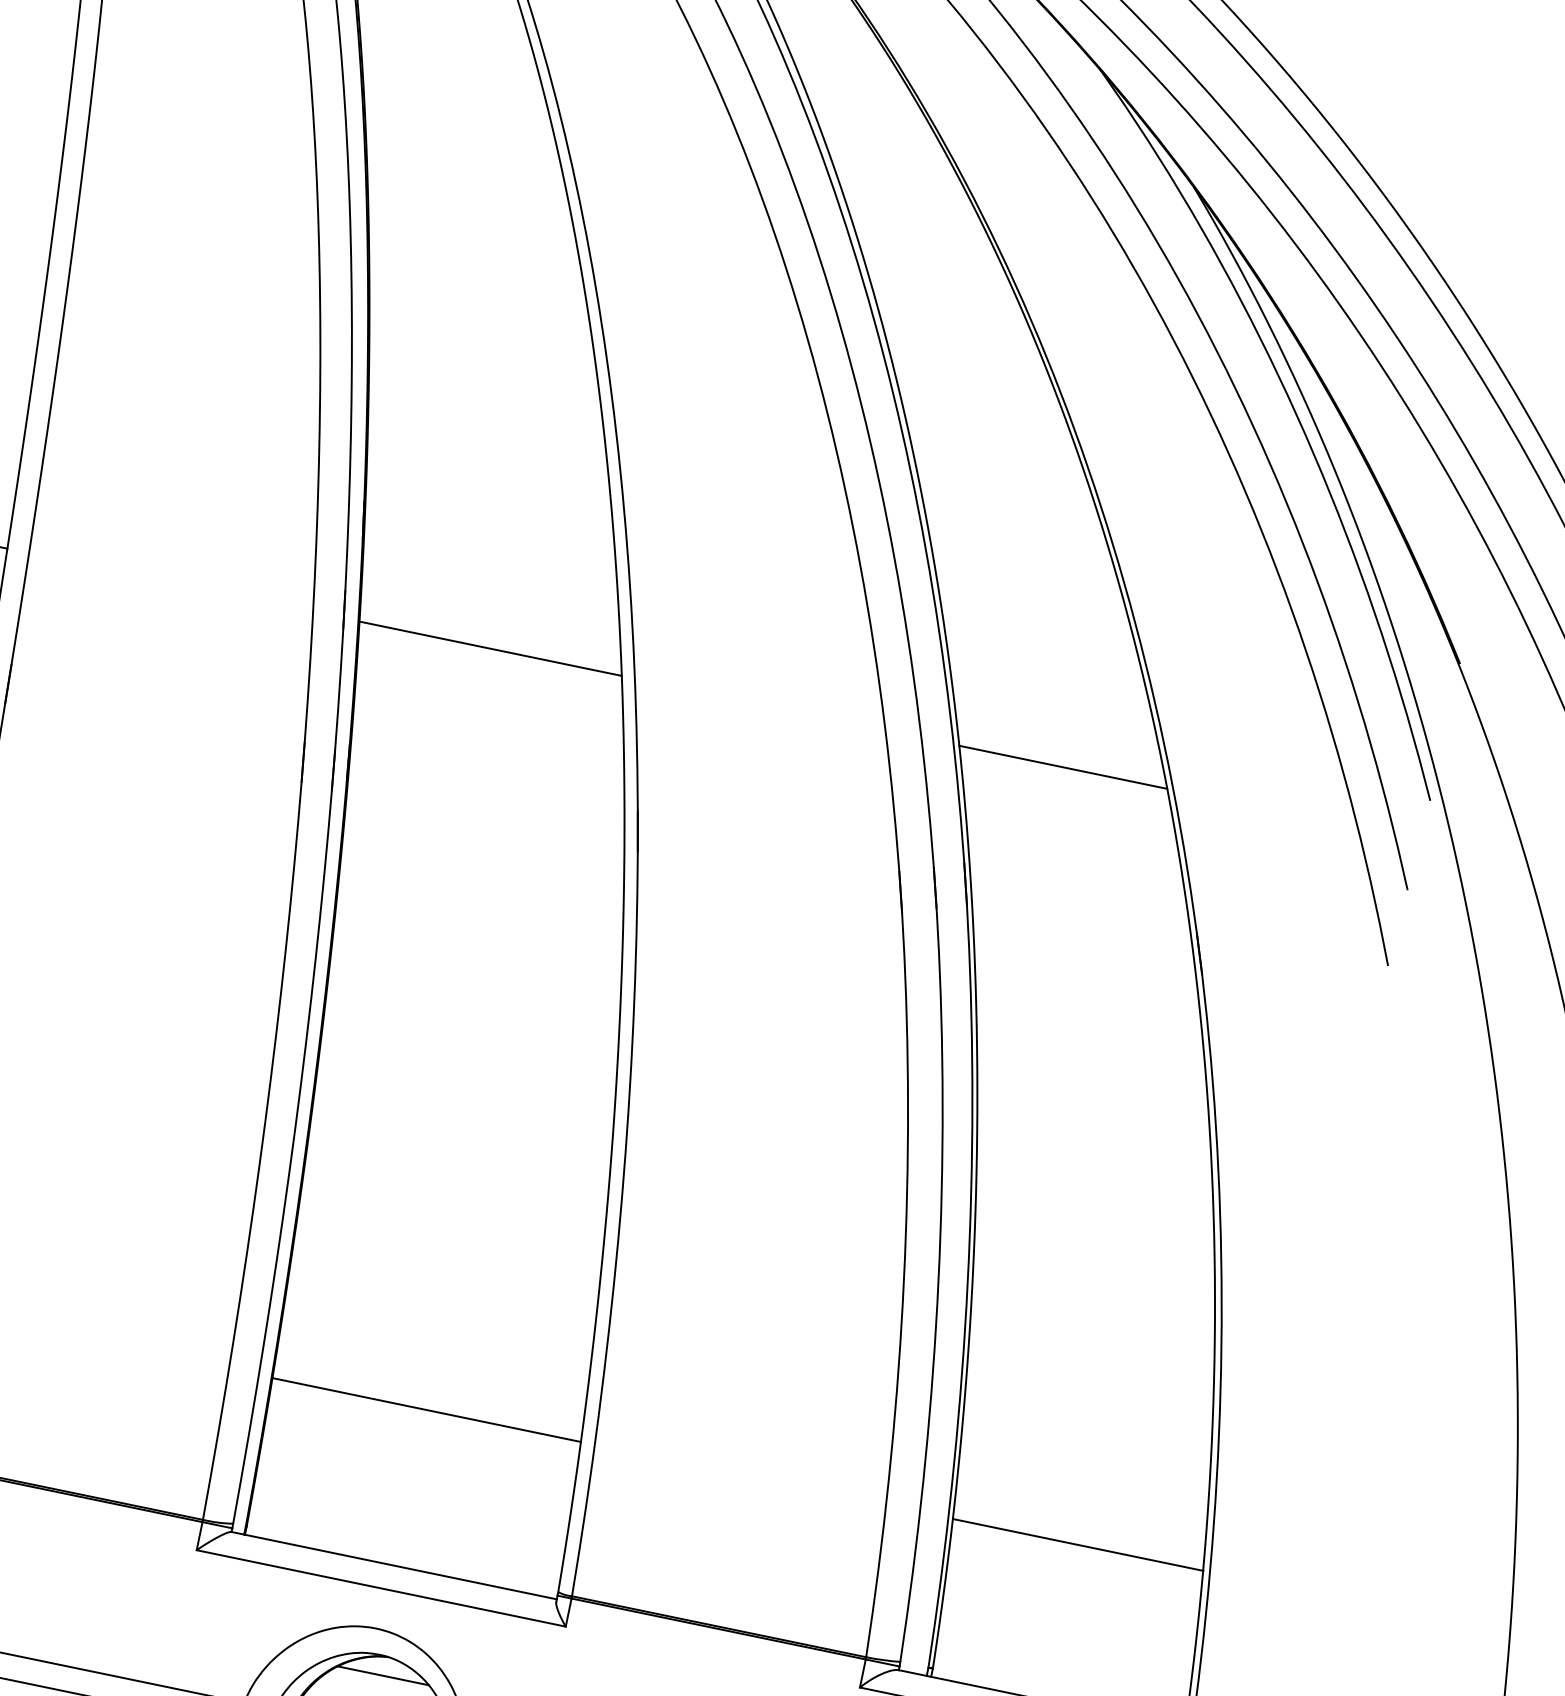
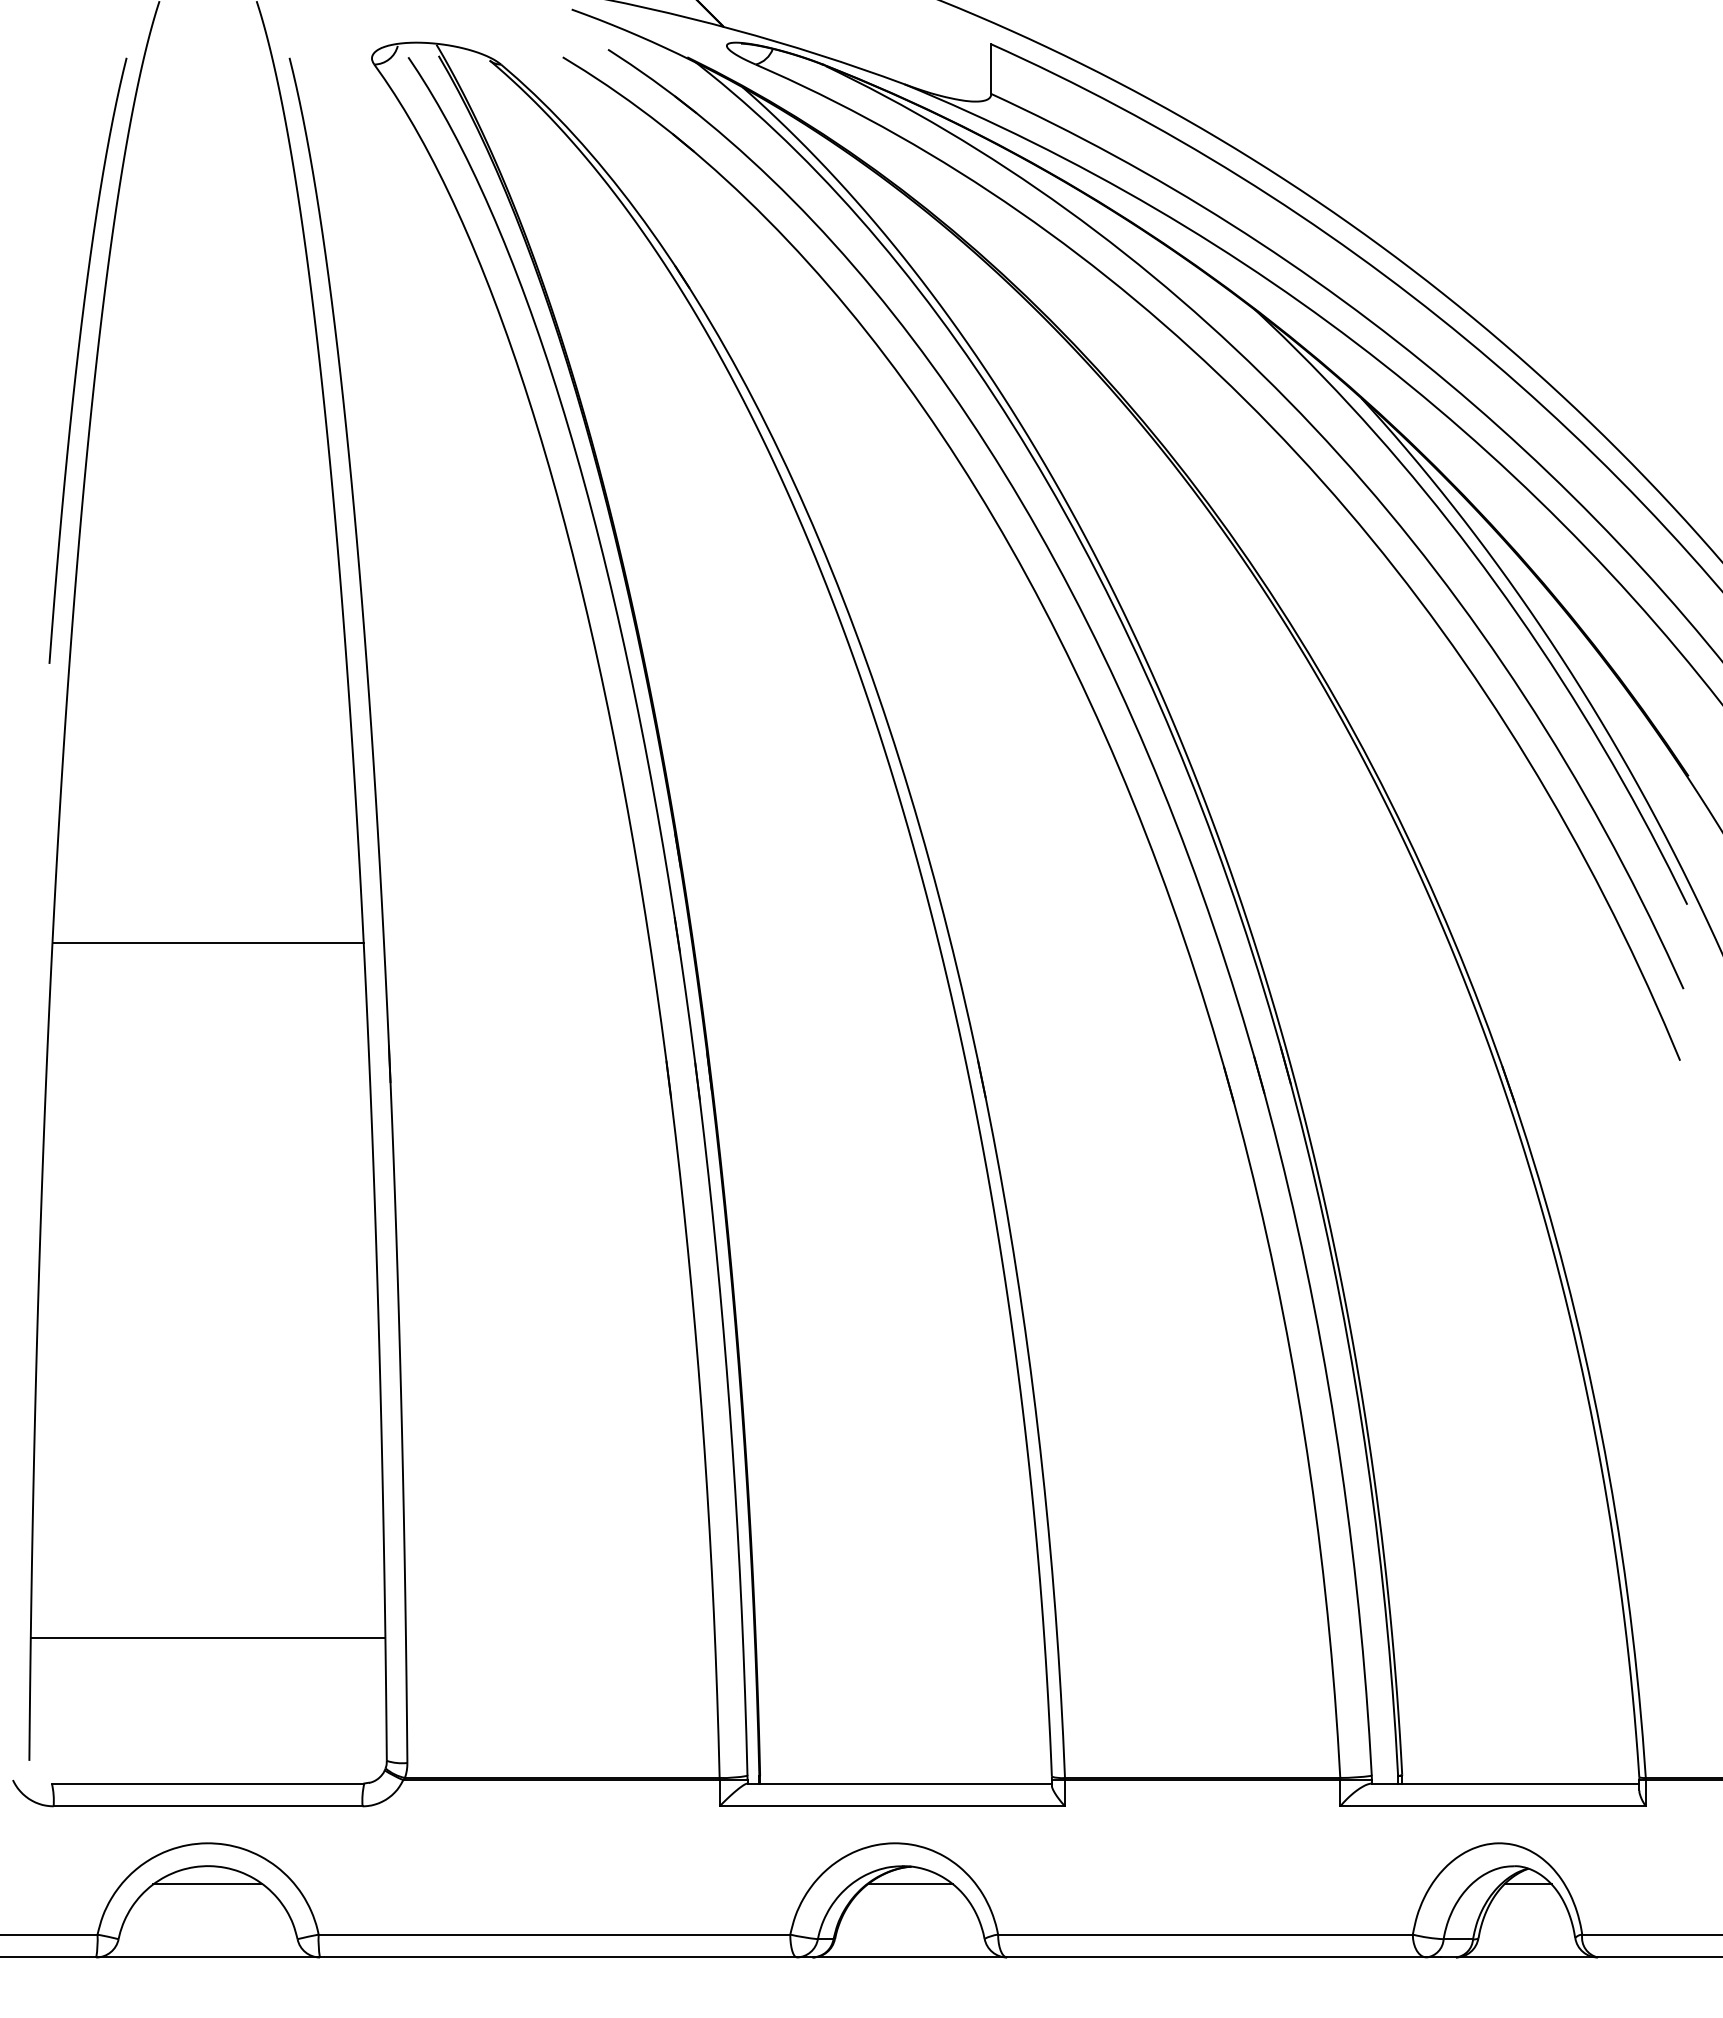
line: (490, 648) -> (815, 942), removed
line: (1063, 766) -> (1351, 942), removed
line: (426, 1409) -> (899, 1637), removed
line: (1078, 1544) -> (1509, 1637), removed

